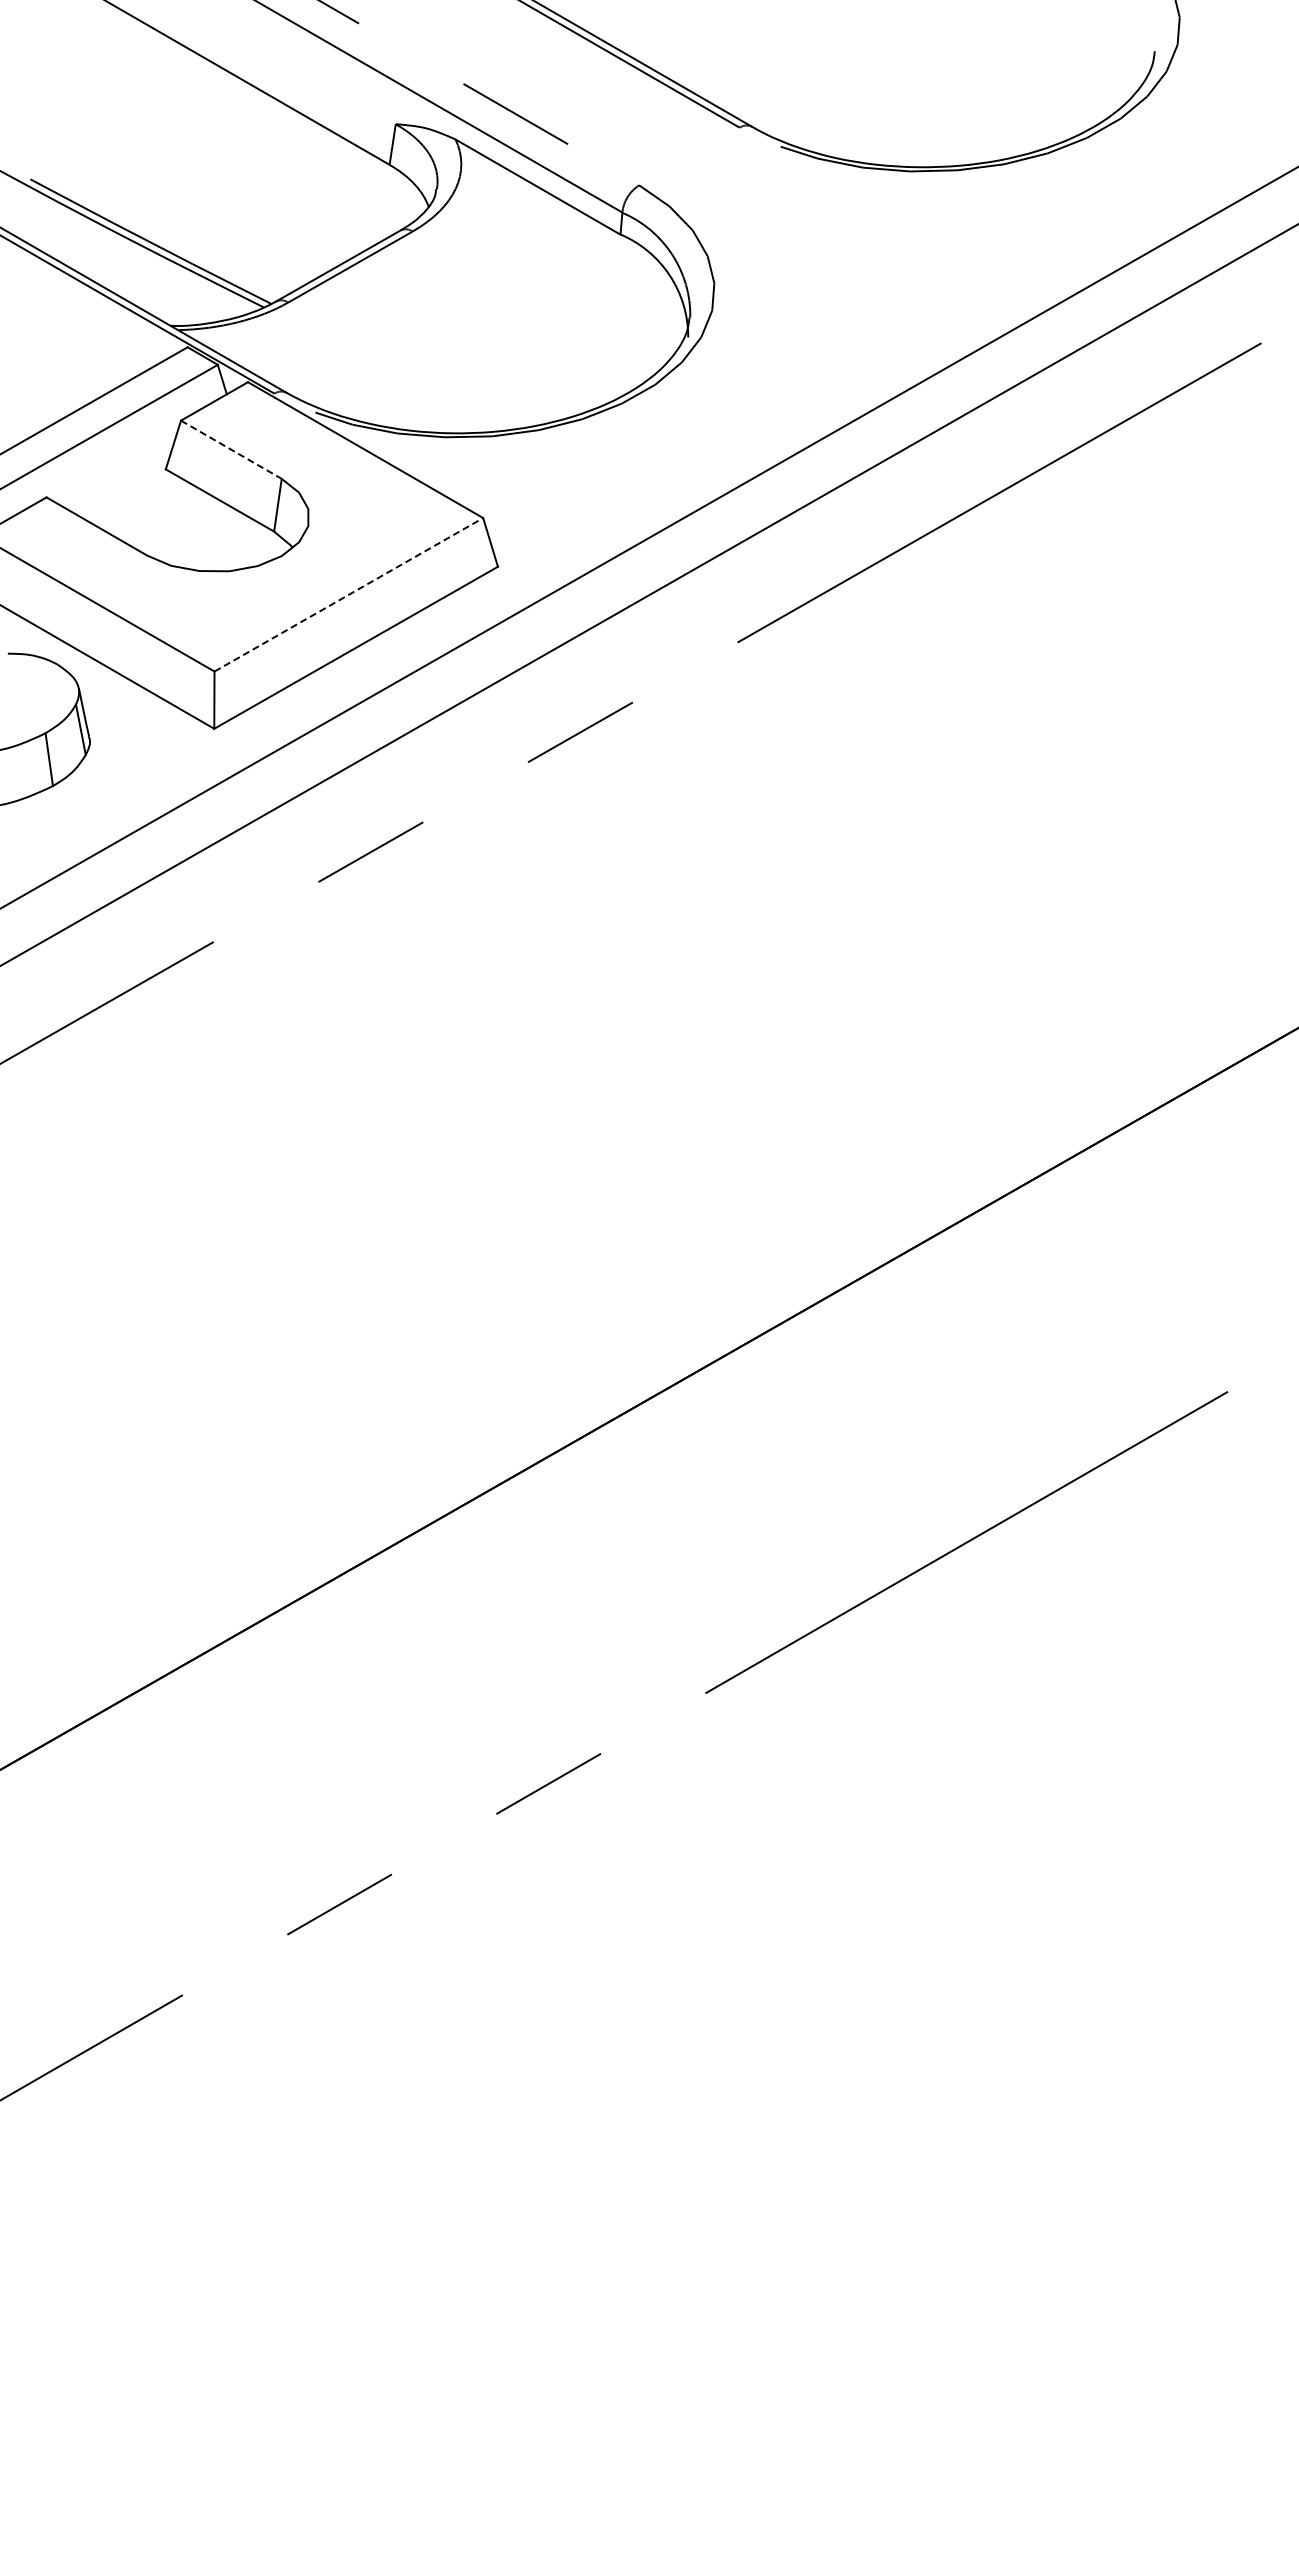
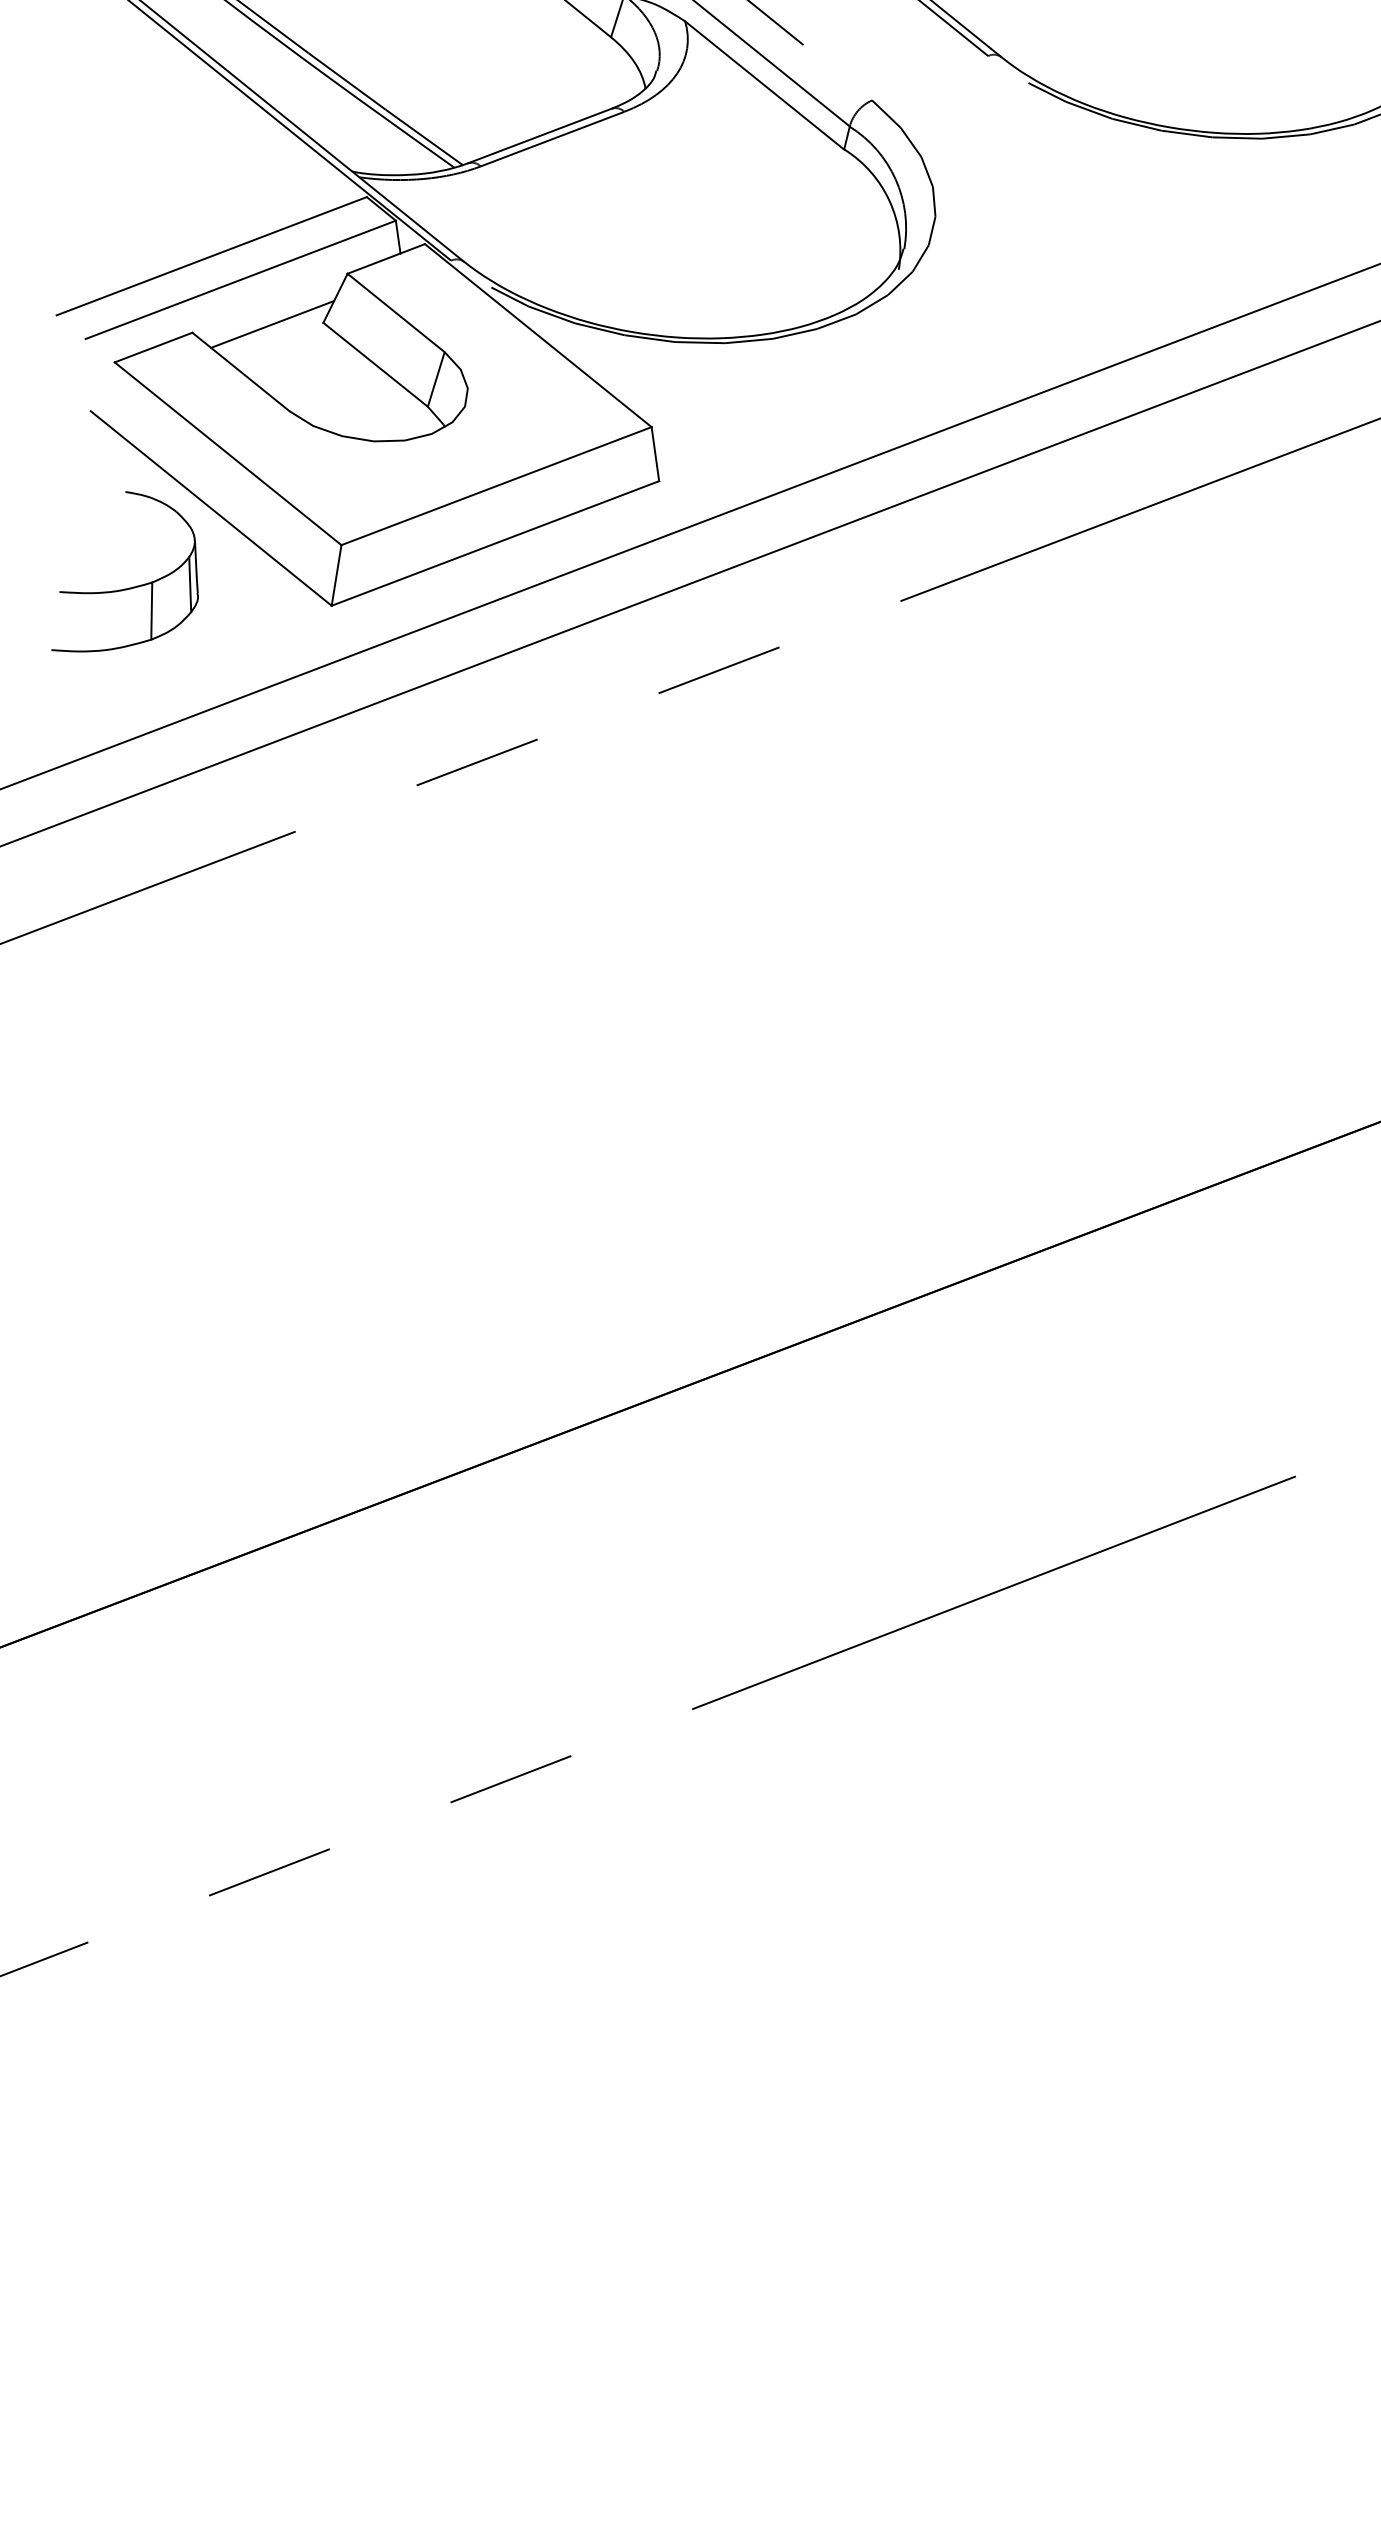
line: (231, 450) -> (396, 313), dashed -> solid
line: (119, 477) -> (272, 323), added
line: (348, 594) -> (496, 485), dashed -> solid

